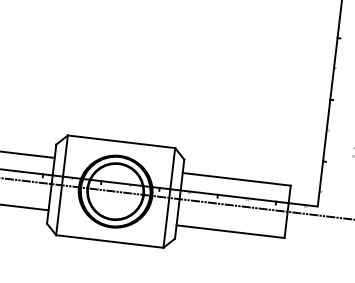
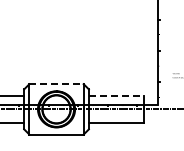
line: (123, 142) -> (57, 84), solid -> dashed
line: (237, 180) -> (116, 96), solid -> dashed

